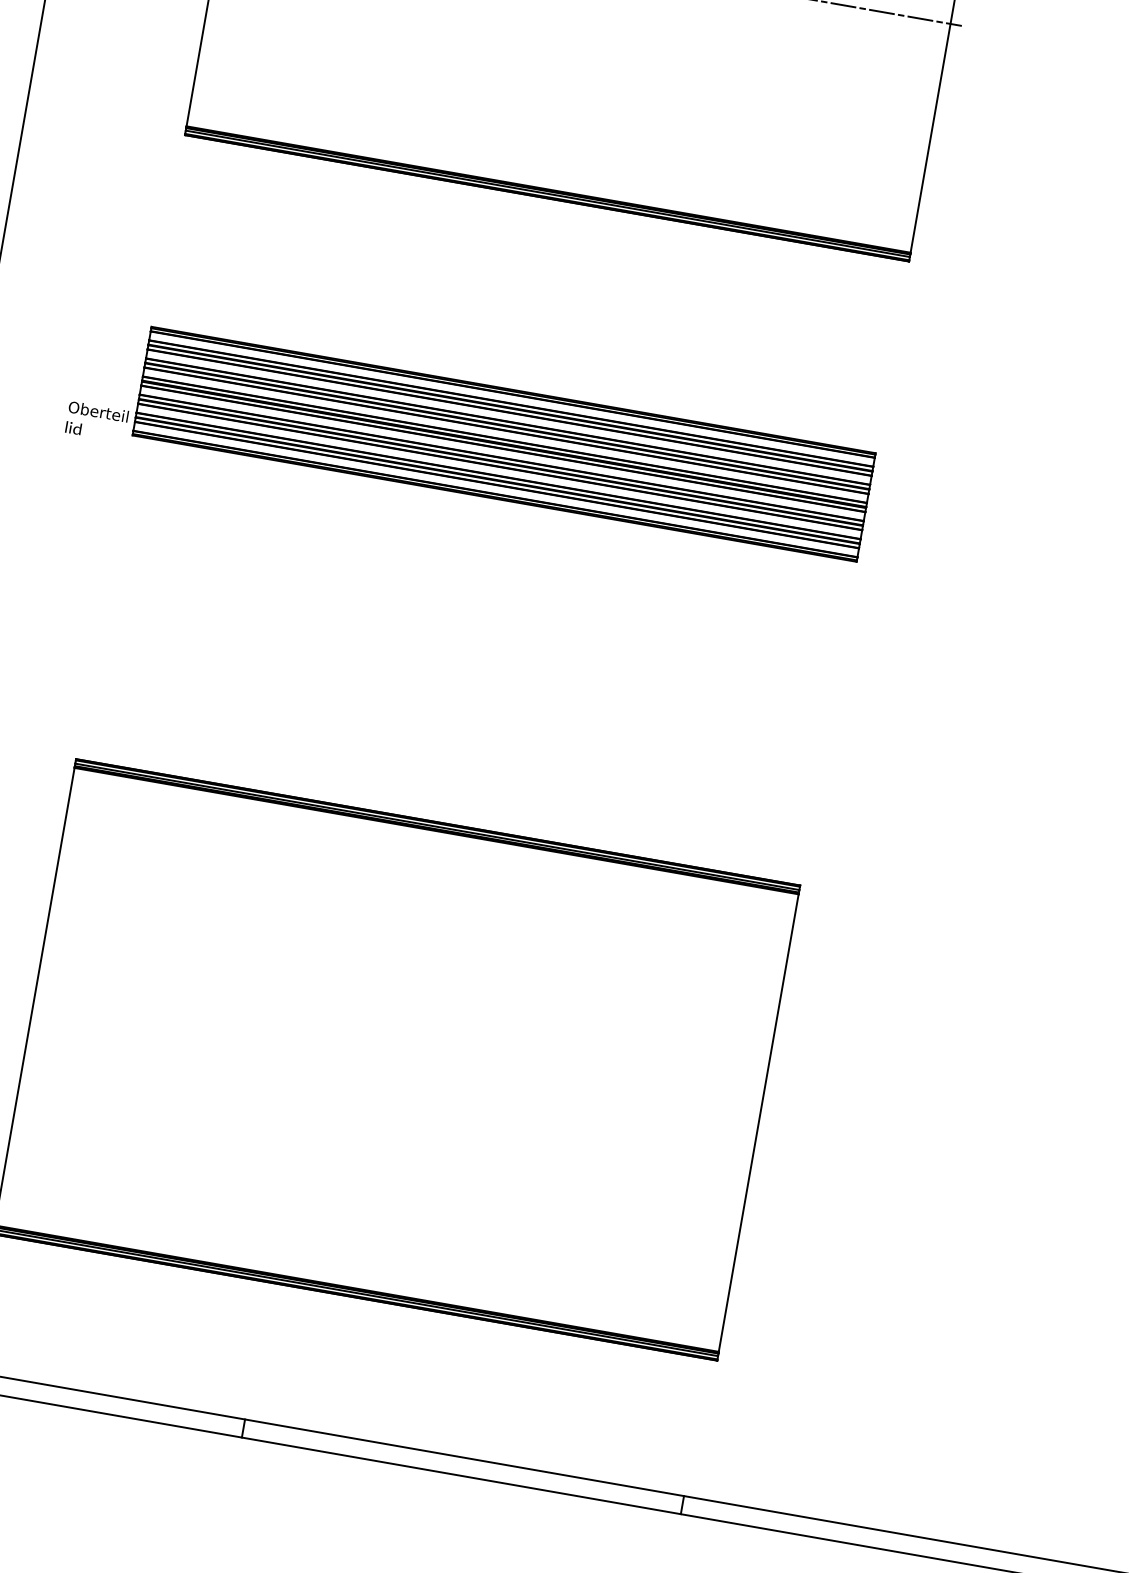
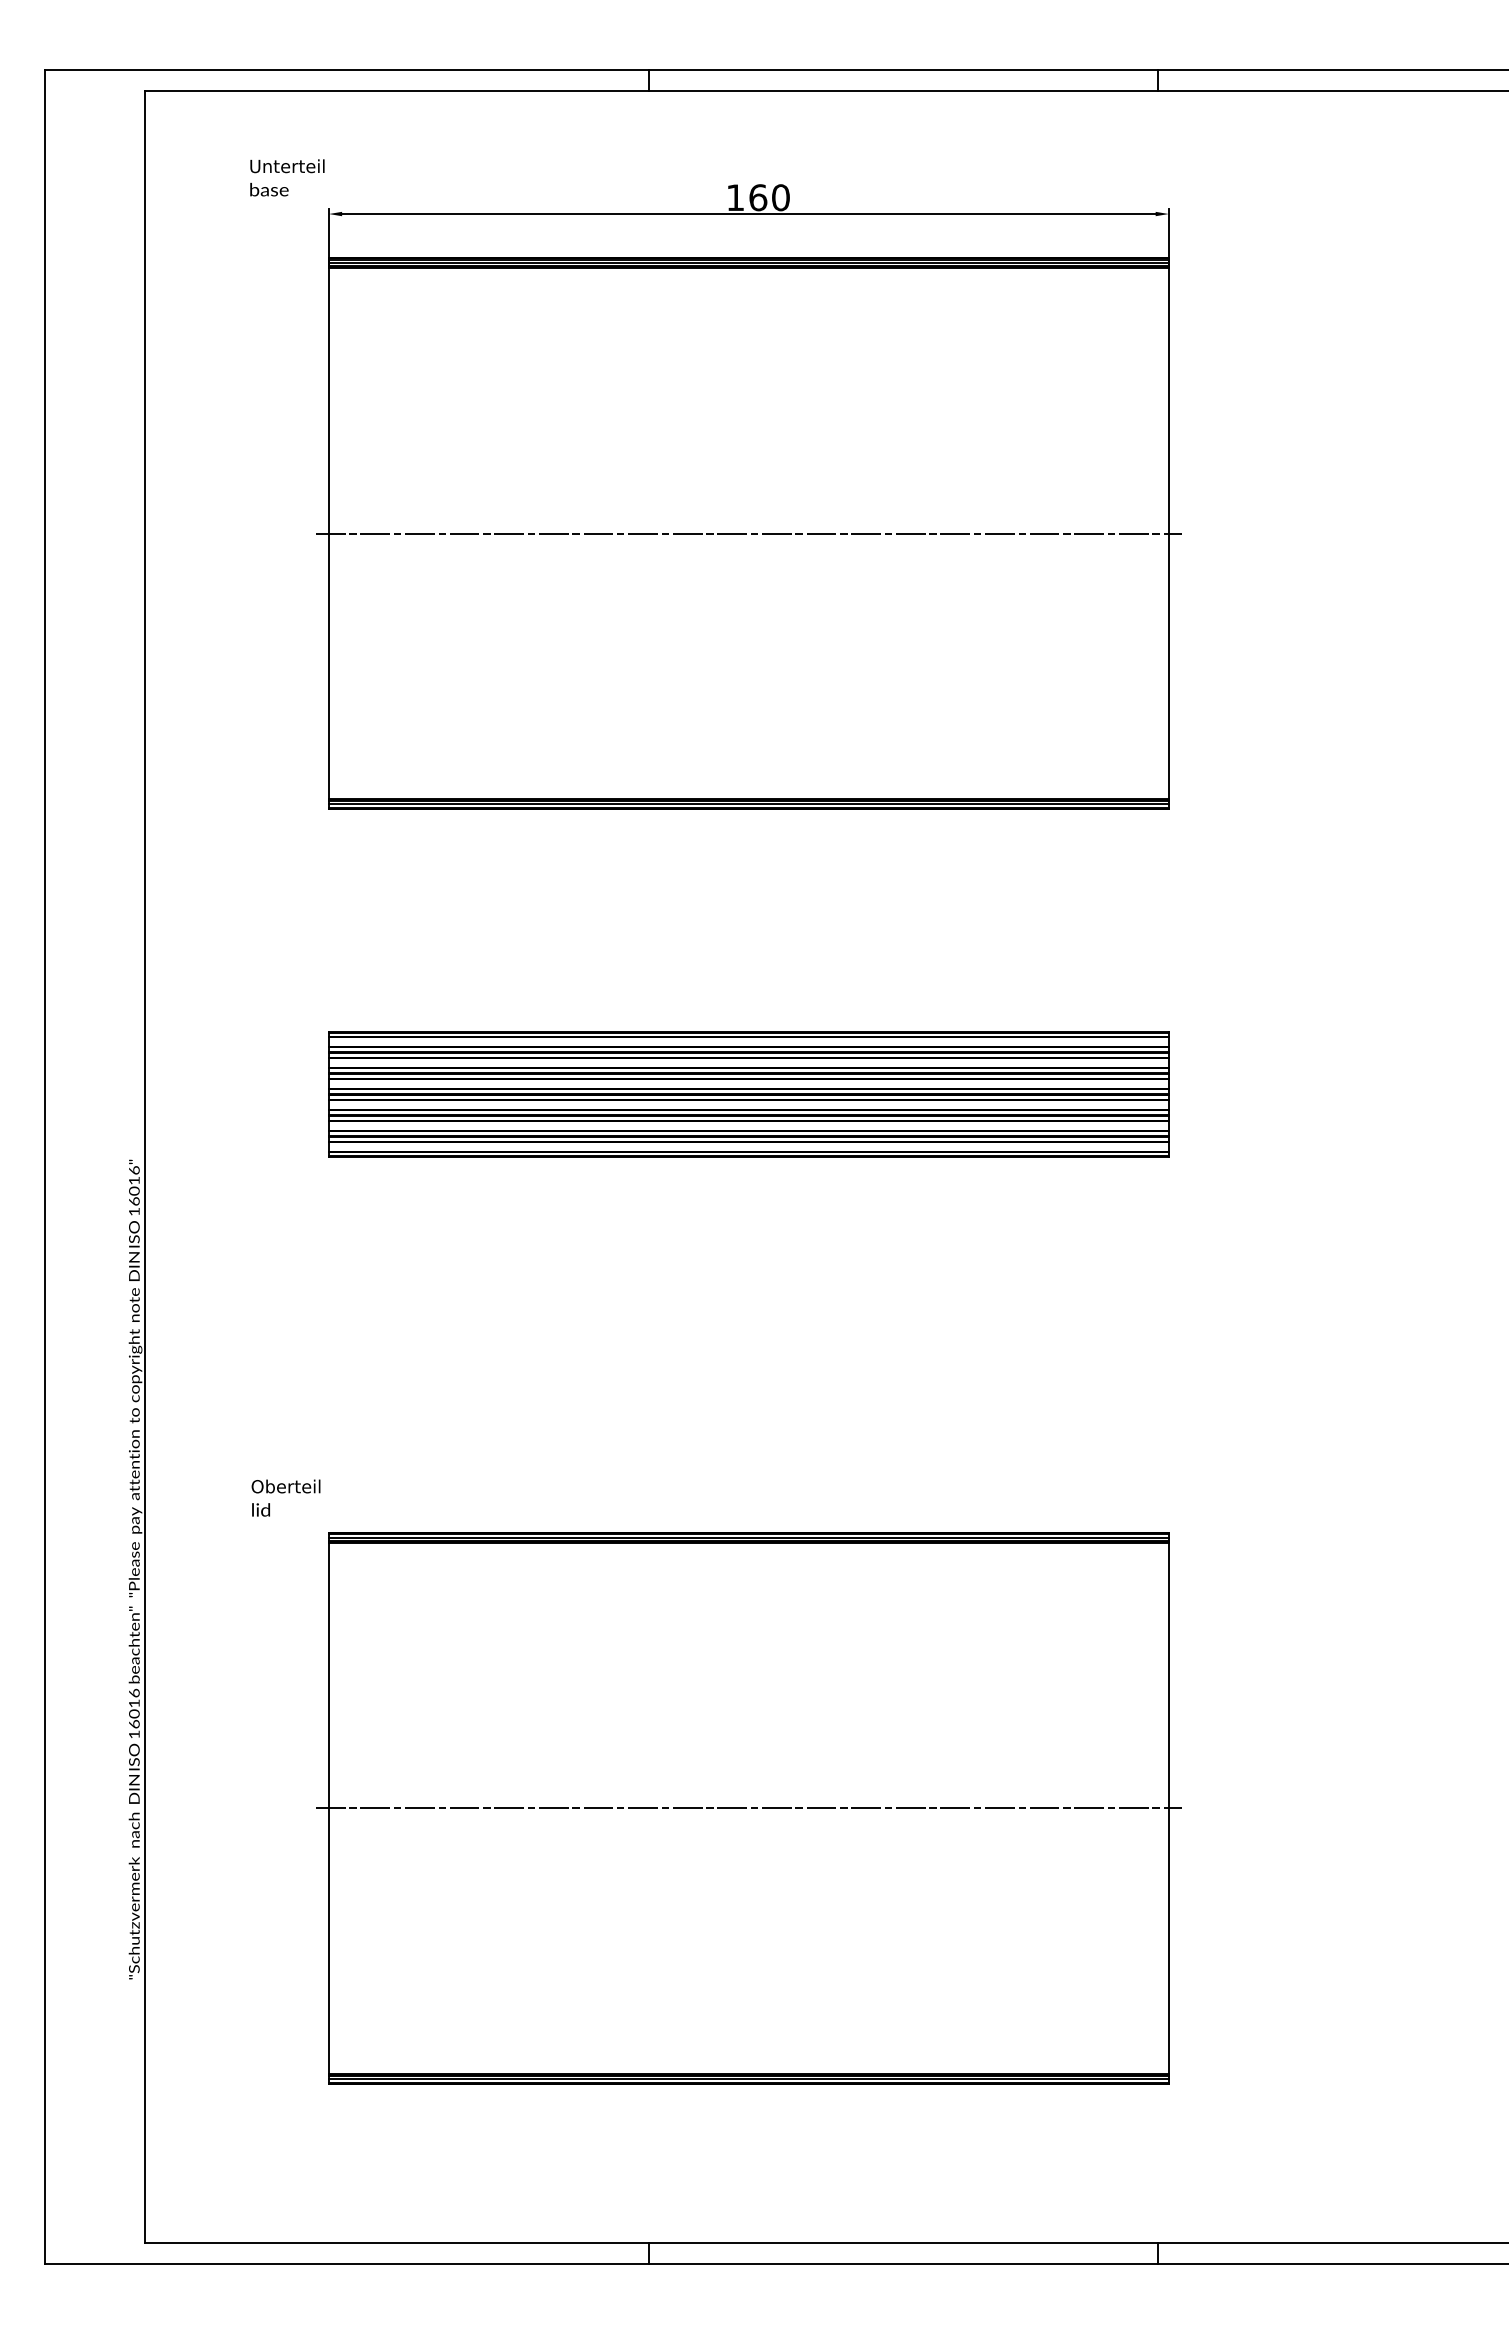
text: (96, 421) -> (285, 1497), moved
line: (396, 1059) -> (748, 1808), added

